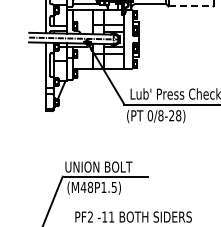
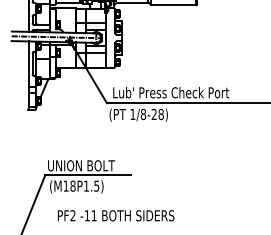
line: (191, 6) -> (174, 5), dashed -> solid
text: (149, 114) -> (132, 113), 0/8-28) -> 1/8-28)
text: (82, 186) -> (65, 185), (M48P1.5) -> (M18P1.5)

